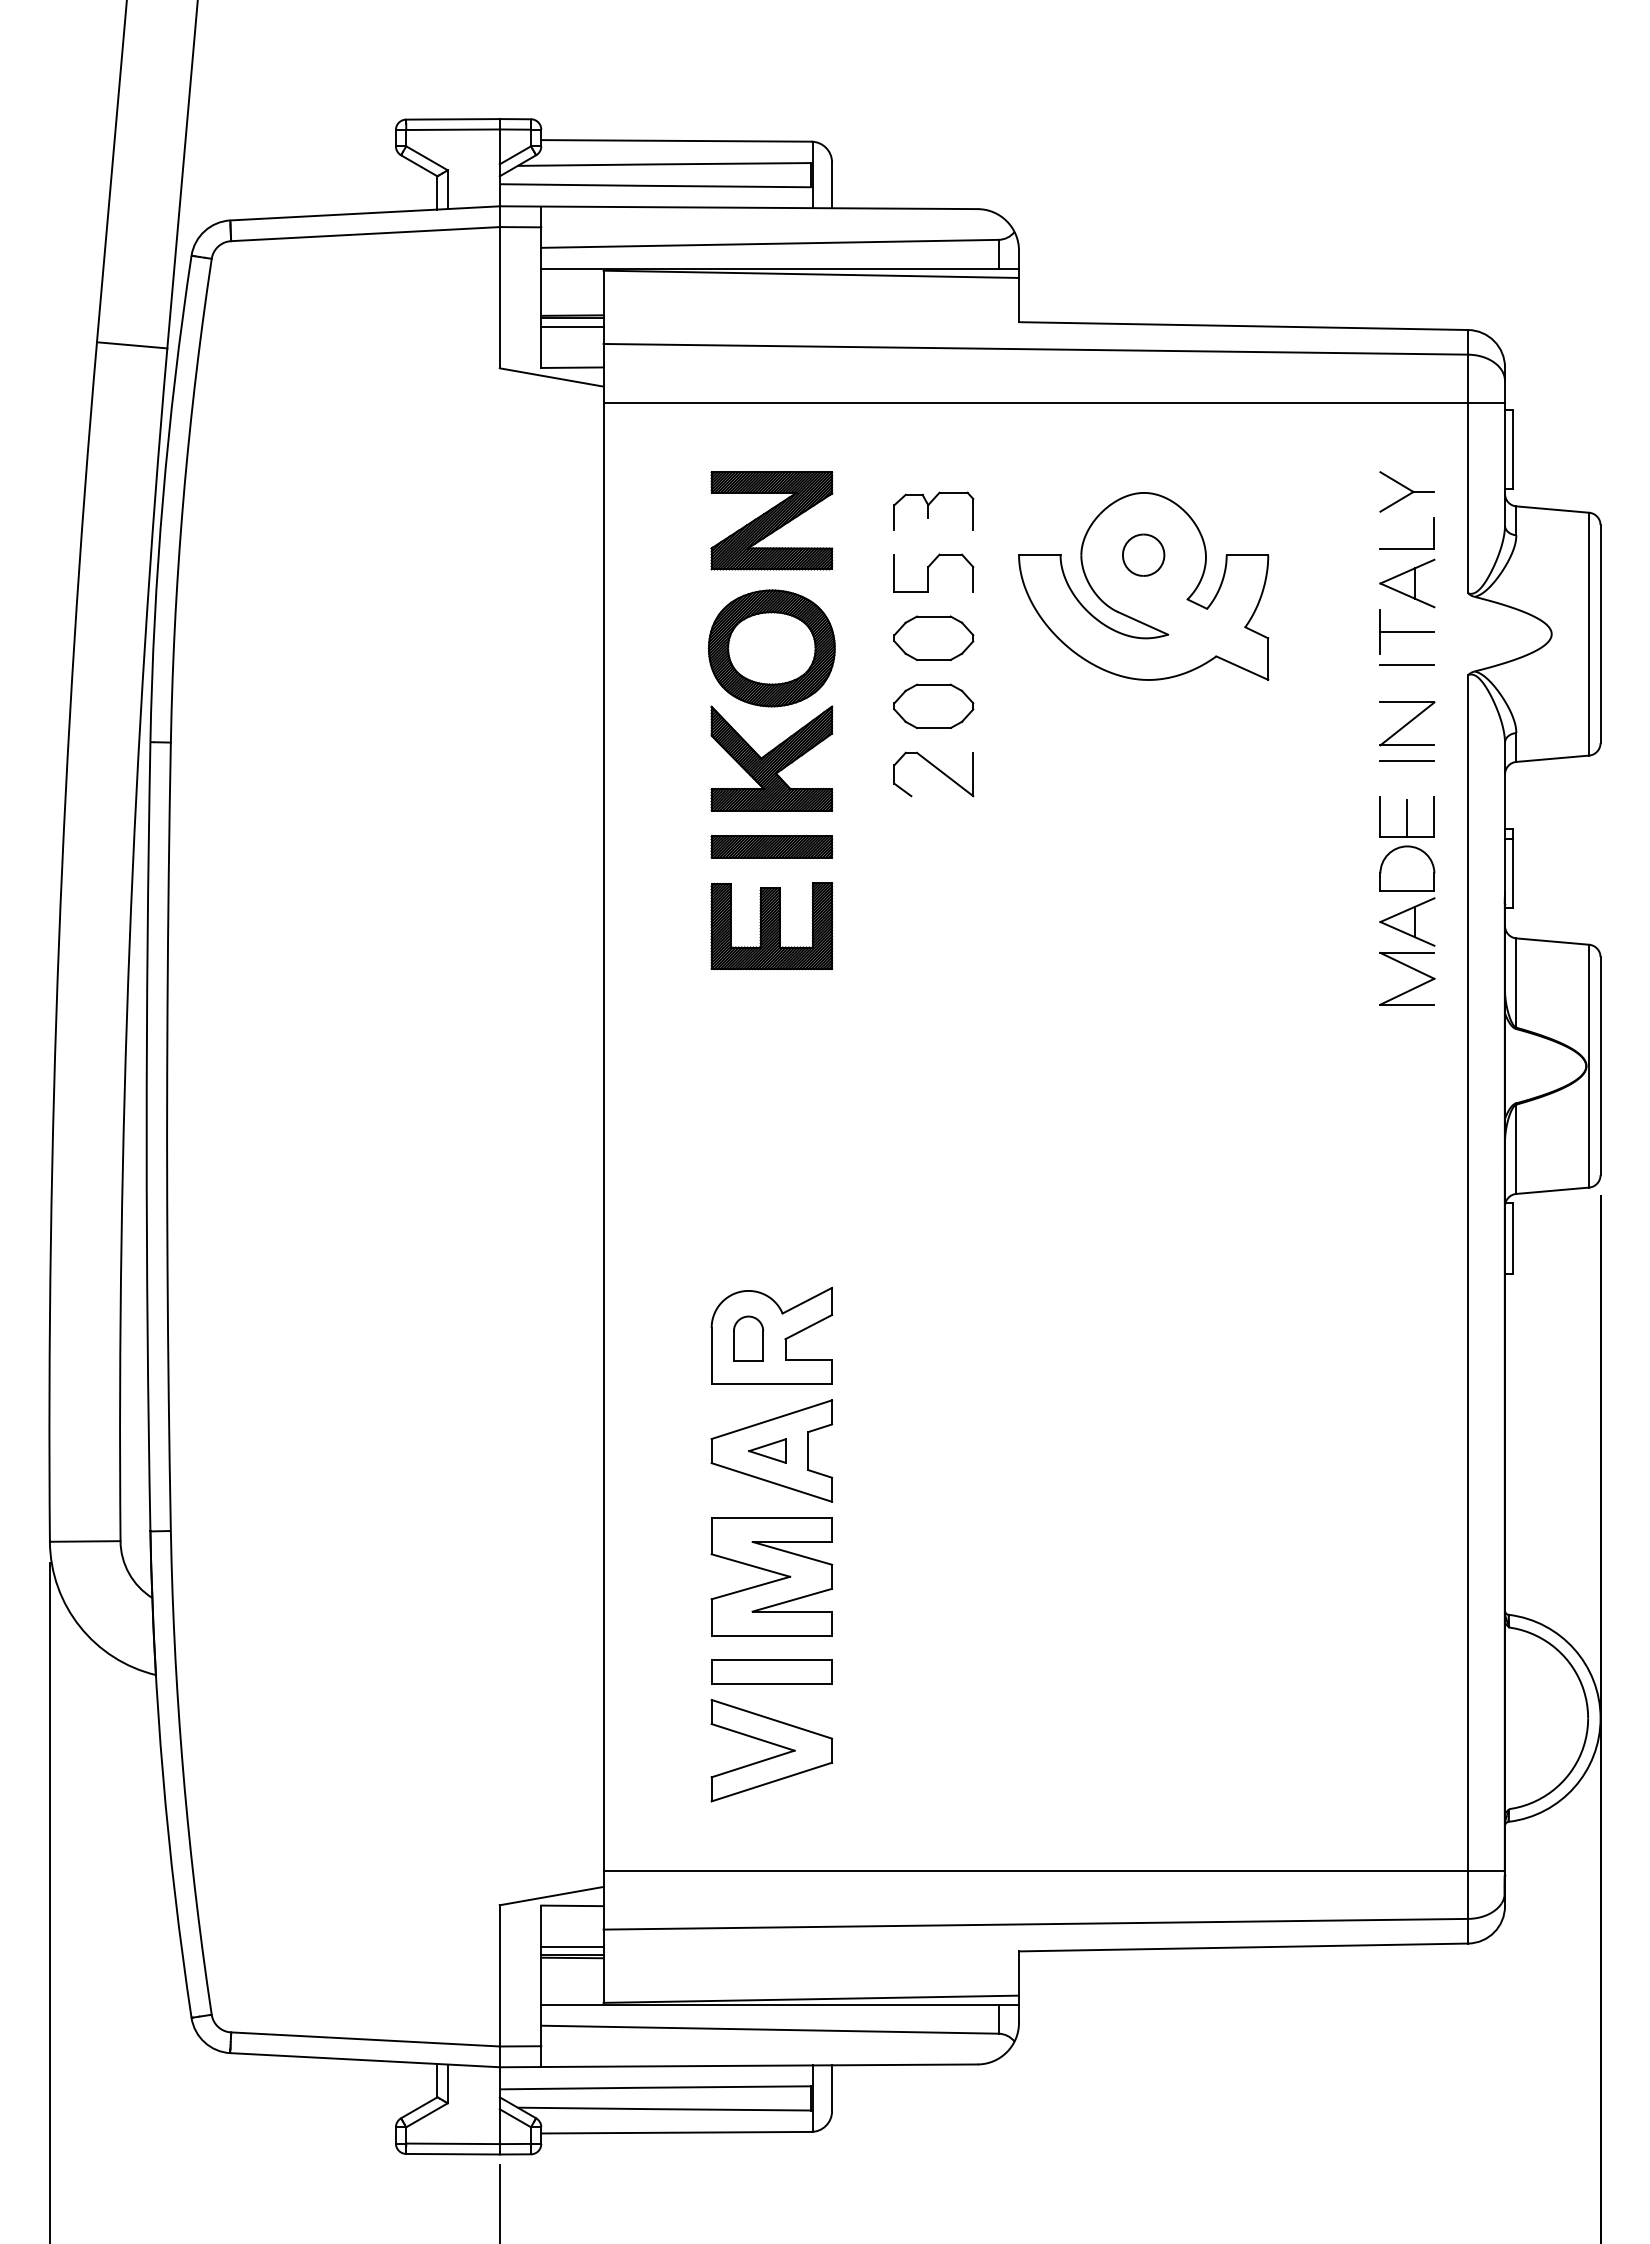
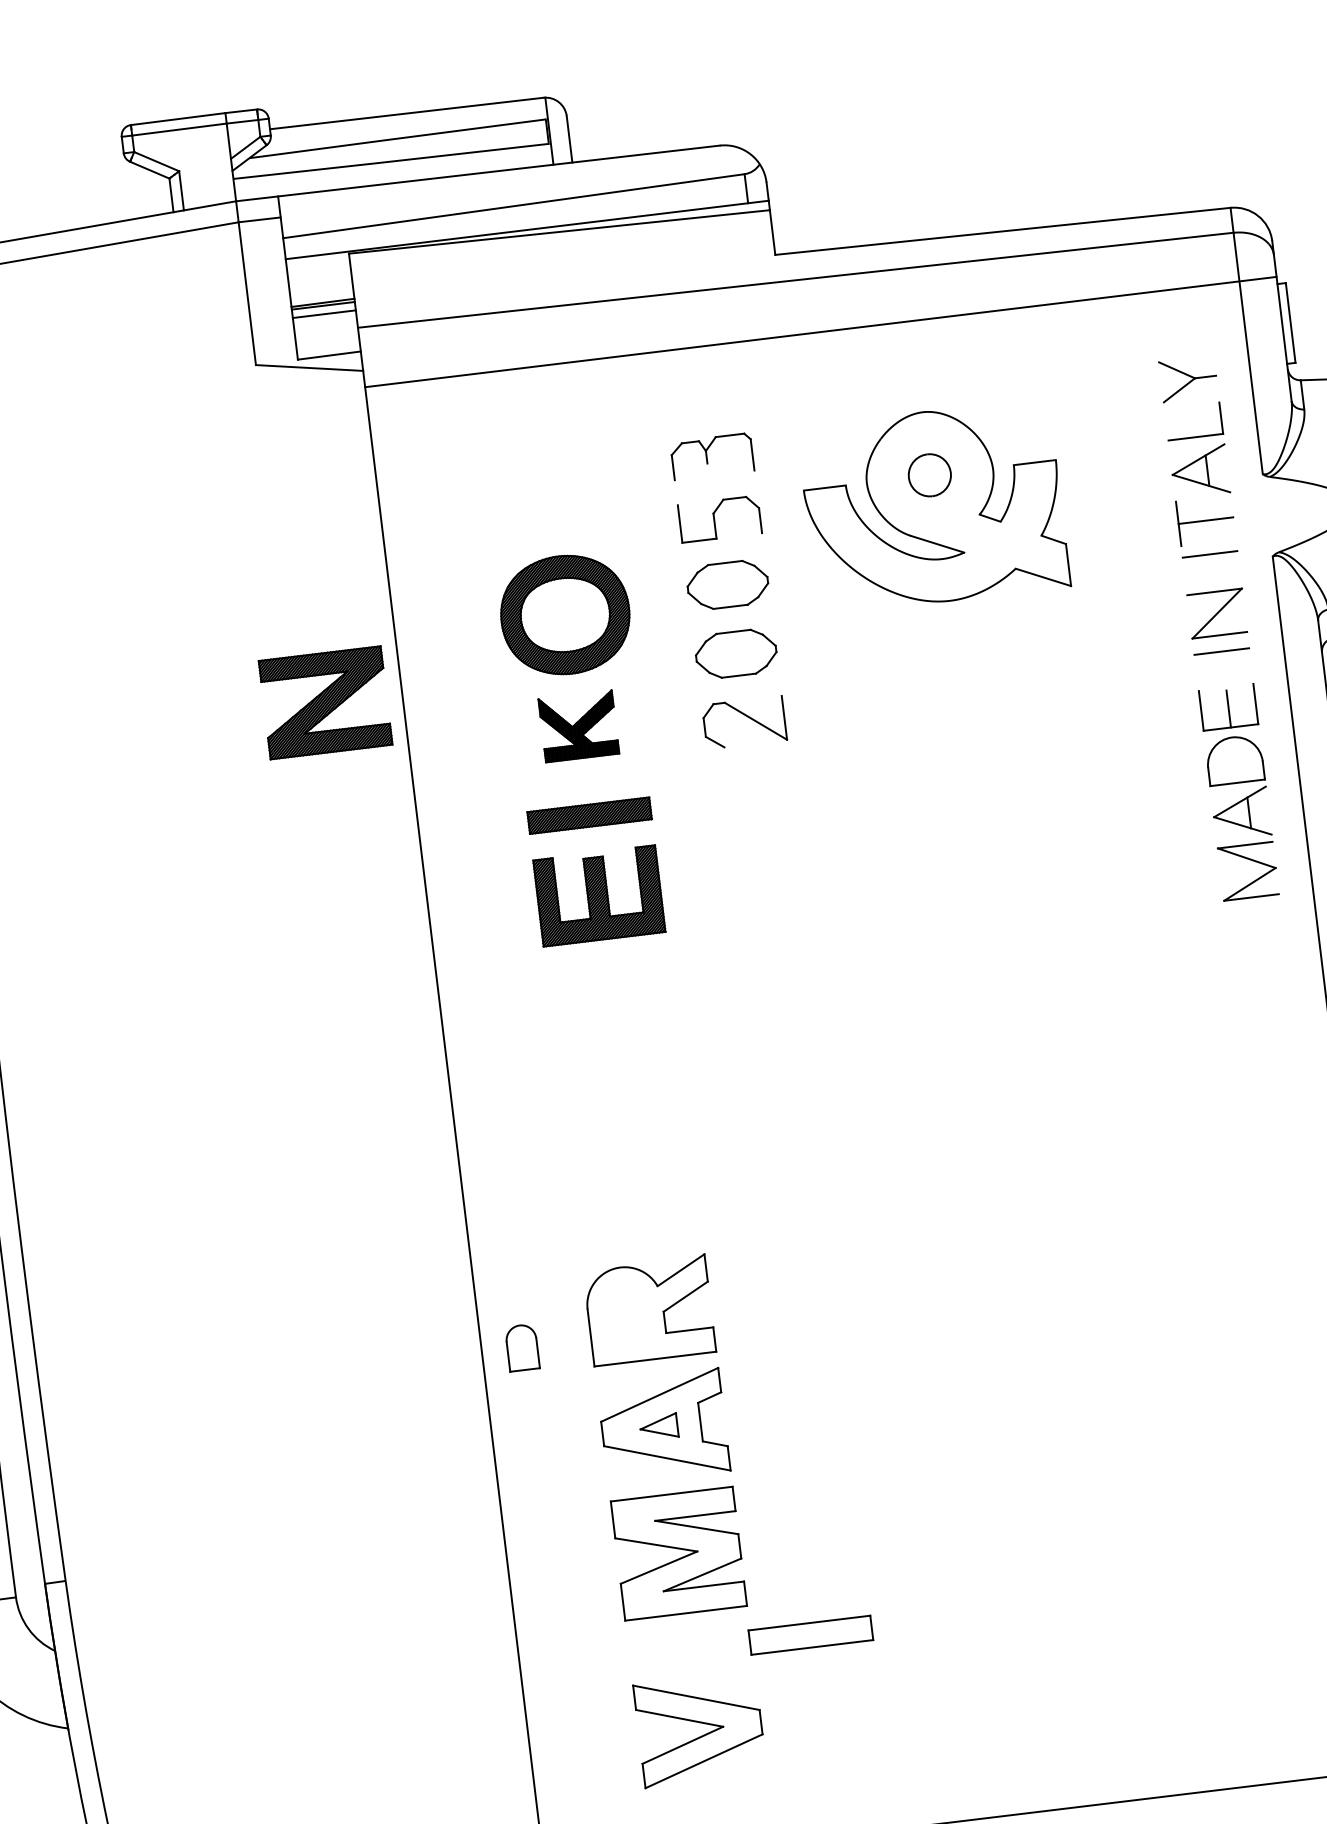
part: (771, 520) -> (325, 702), moved
part: (771, 758) -> (578, 726), size x0.6
part: (748, 1338) -> (522, 1347), moved
part: (771, 1671) -> (810, 1634), moved

